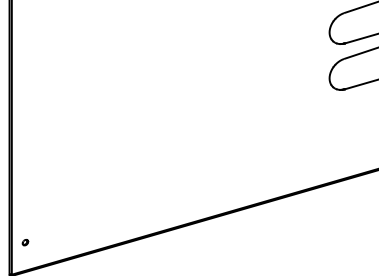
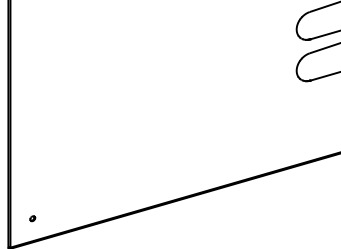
part: (25, 242) -> (32, 218), moved

